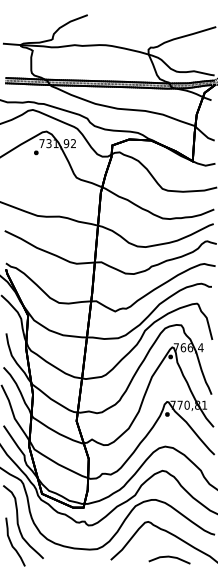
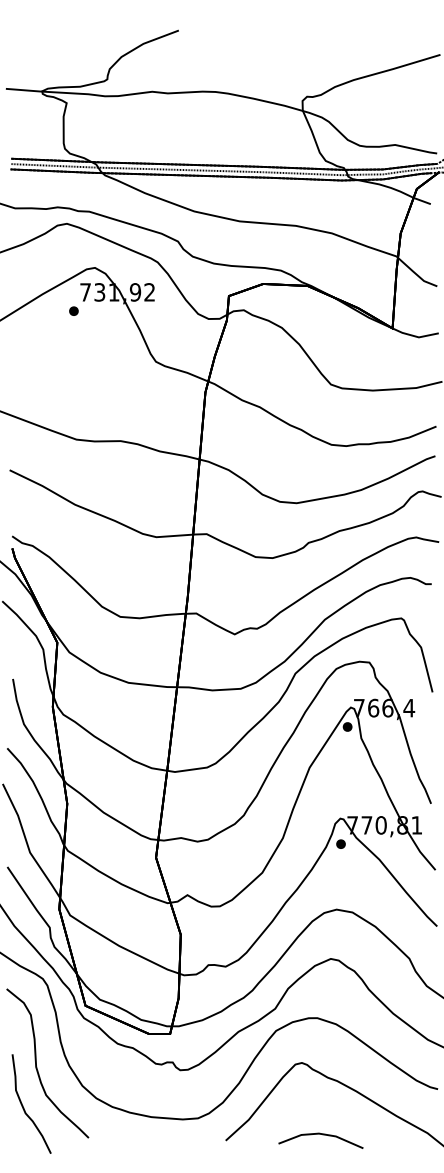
line: (169, 557) -> (320, 1135), moved

